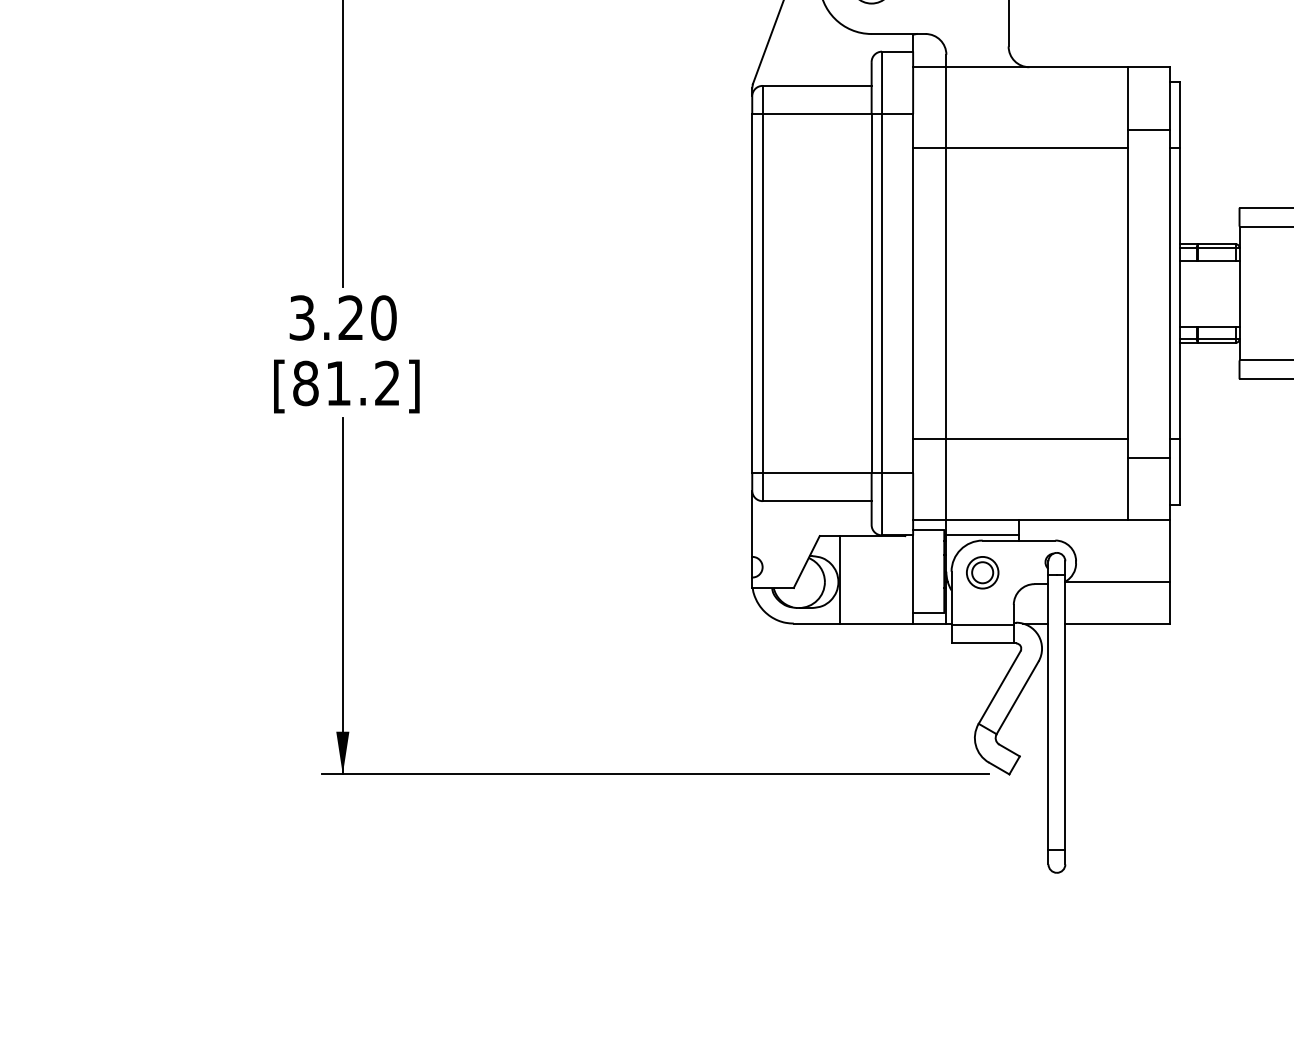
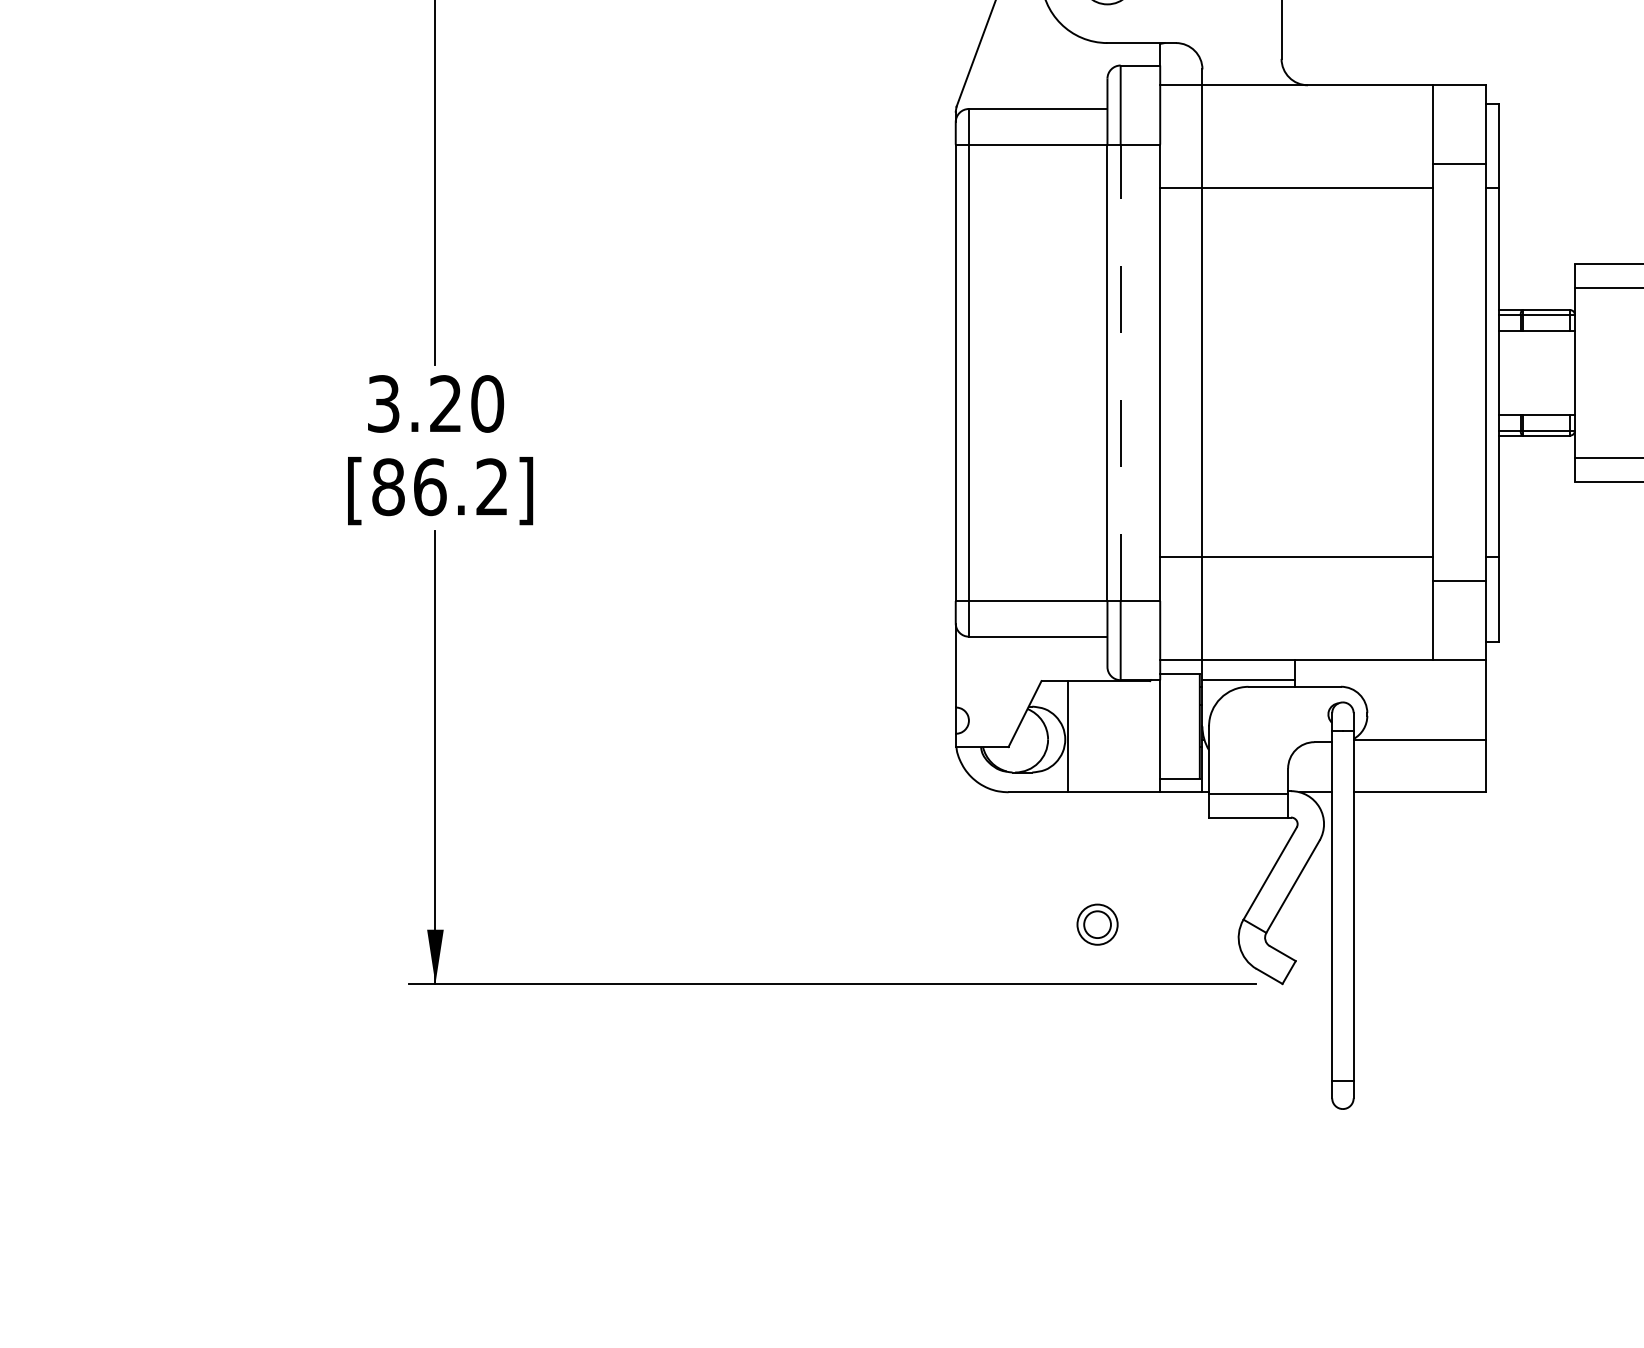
line: (881, 293) -> (1120, 372), solid -> dashed
text: (338, 383) -> (430, 487), [81.2] -> [86.2]
part: (982, 572) -> (1097, 924), moved

